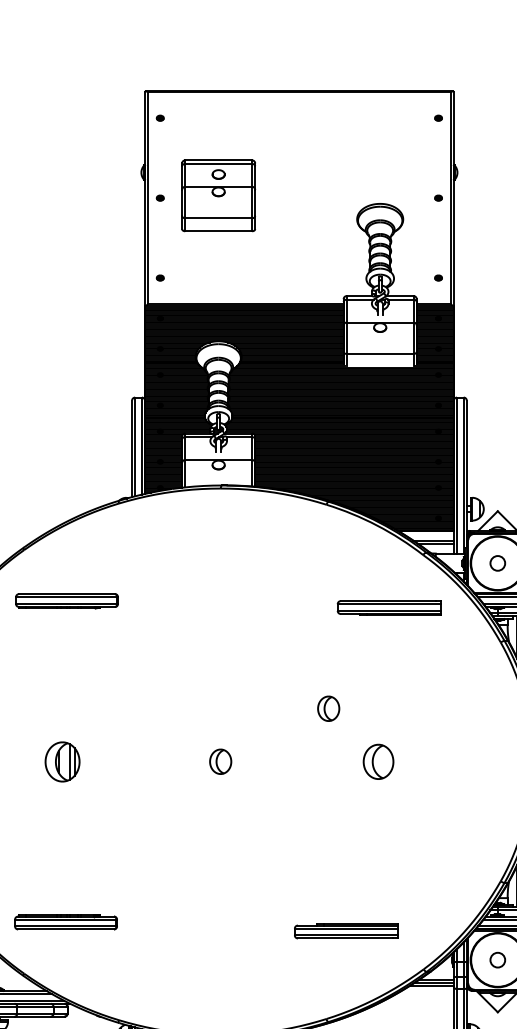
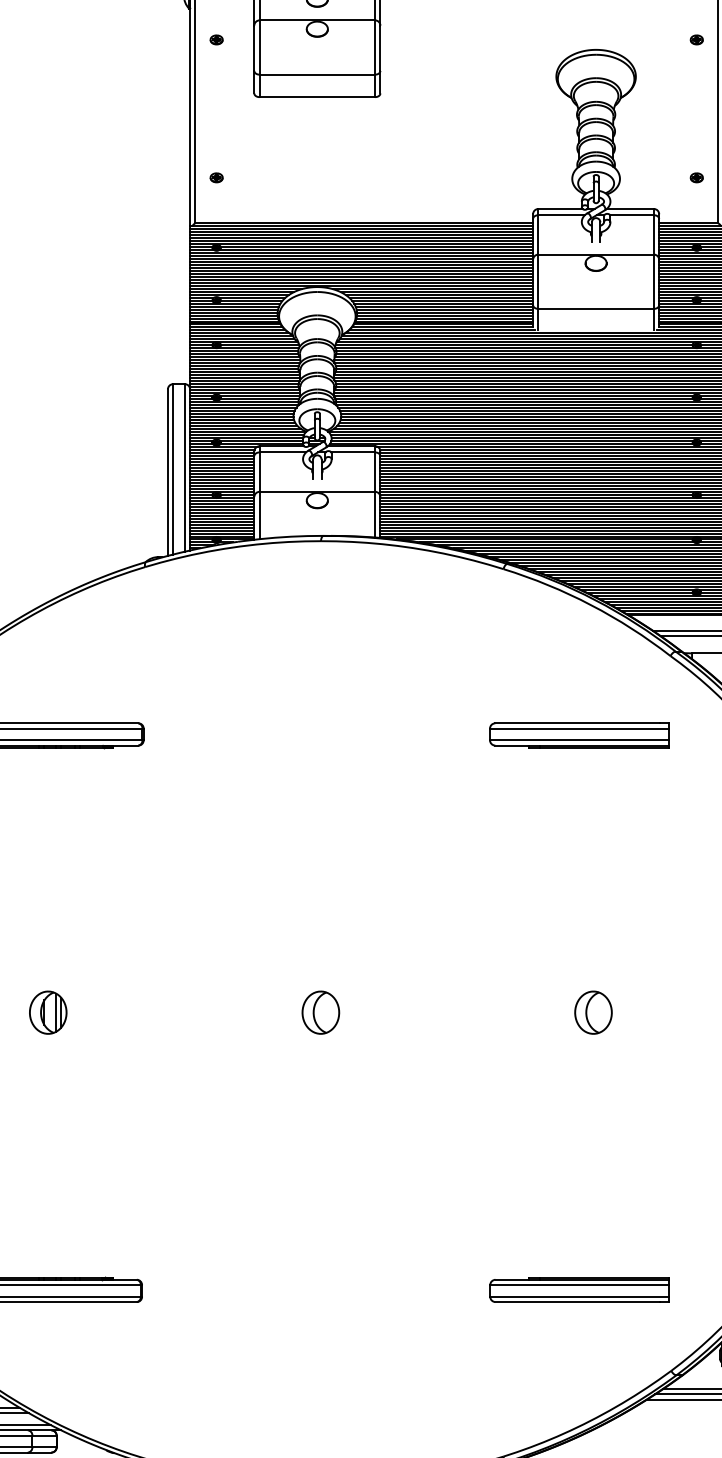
part: (388, 607) -> (577, 734), moved
part: (328, 708) -> (506, 920), removed
part: (62, 761) -> (47, 1012), size x0.62
part: (378, 761) -> (593, 1012), size x0.71
part: (346, 931) -> (579, 1290), moved

